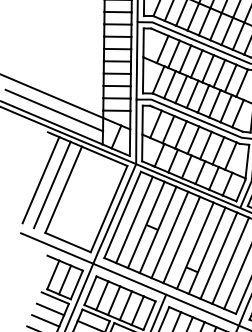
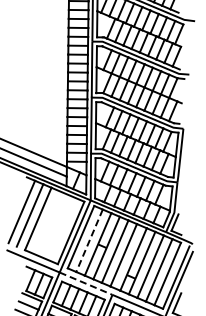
line: (134, 219) -> (89, 240), solid -> dashed
line: (130, 278) -> (86, 283), solid -> dashed

